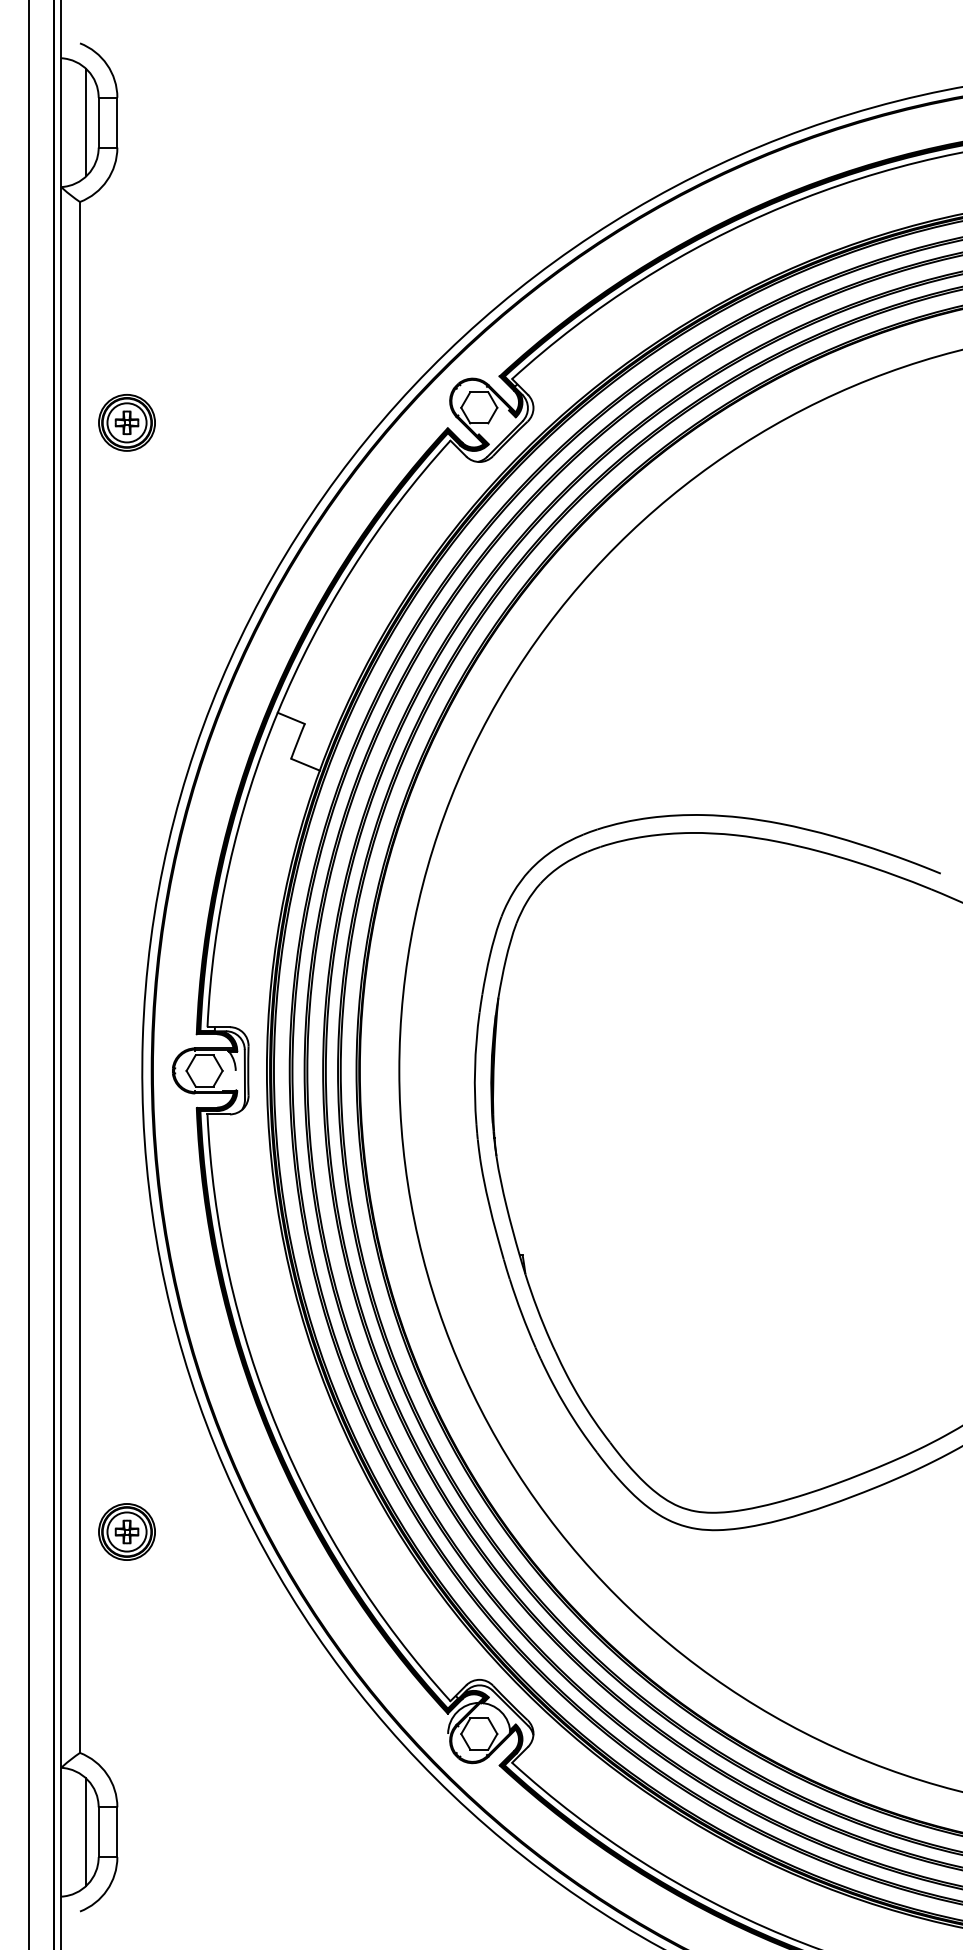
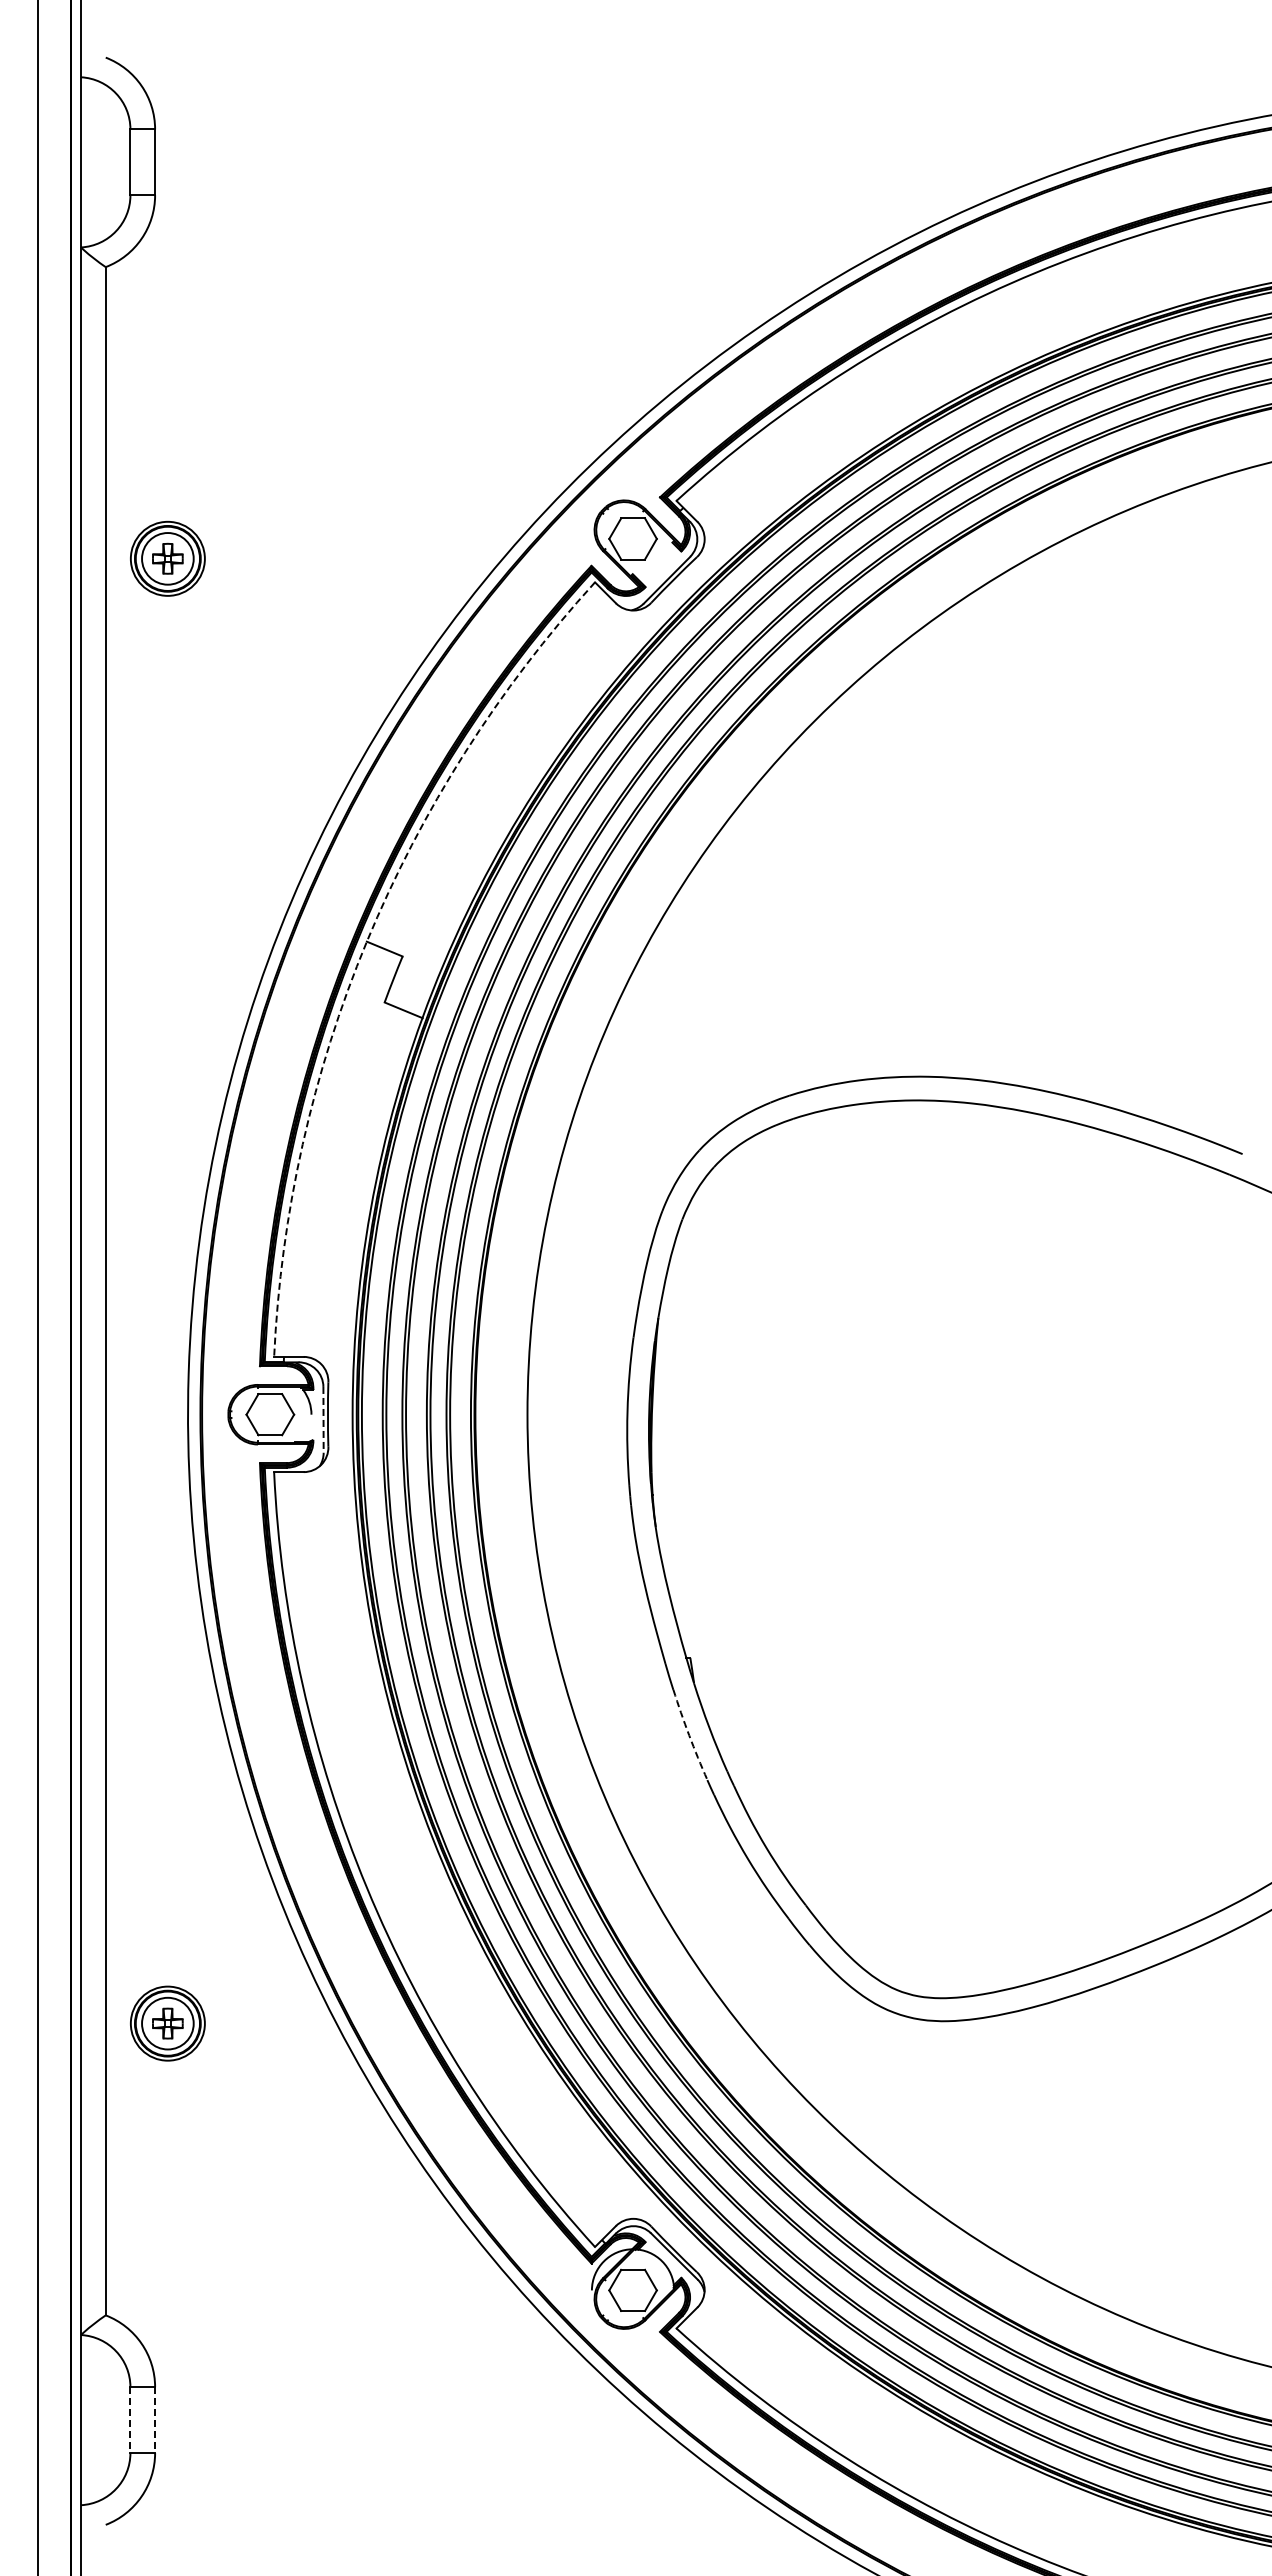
line: (85, 122) -> (113, 162), removed
arc: (277, 712) -> (366, 941), solid -> dashed
line: (244, 1074) -> (323, 1419), solid -> dashed
arc: (522, 1313) -> (689, 1735), solid -> dashed
line: (85, 1832) -> (113, 2420), removed
line: (98, 1832) -> (130, 2420), solid -> dashed
line: (117, 1832) -> (155, 2420), solid -> dashed

